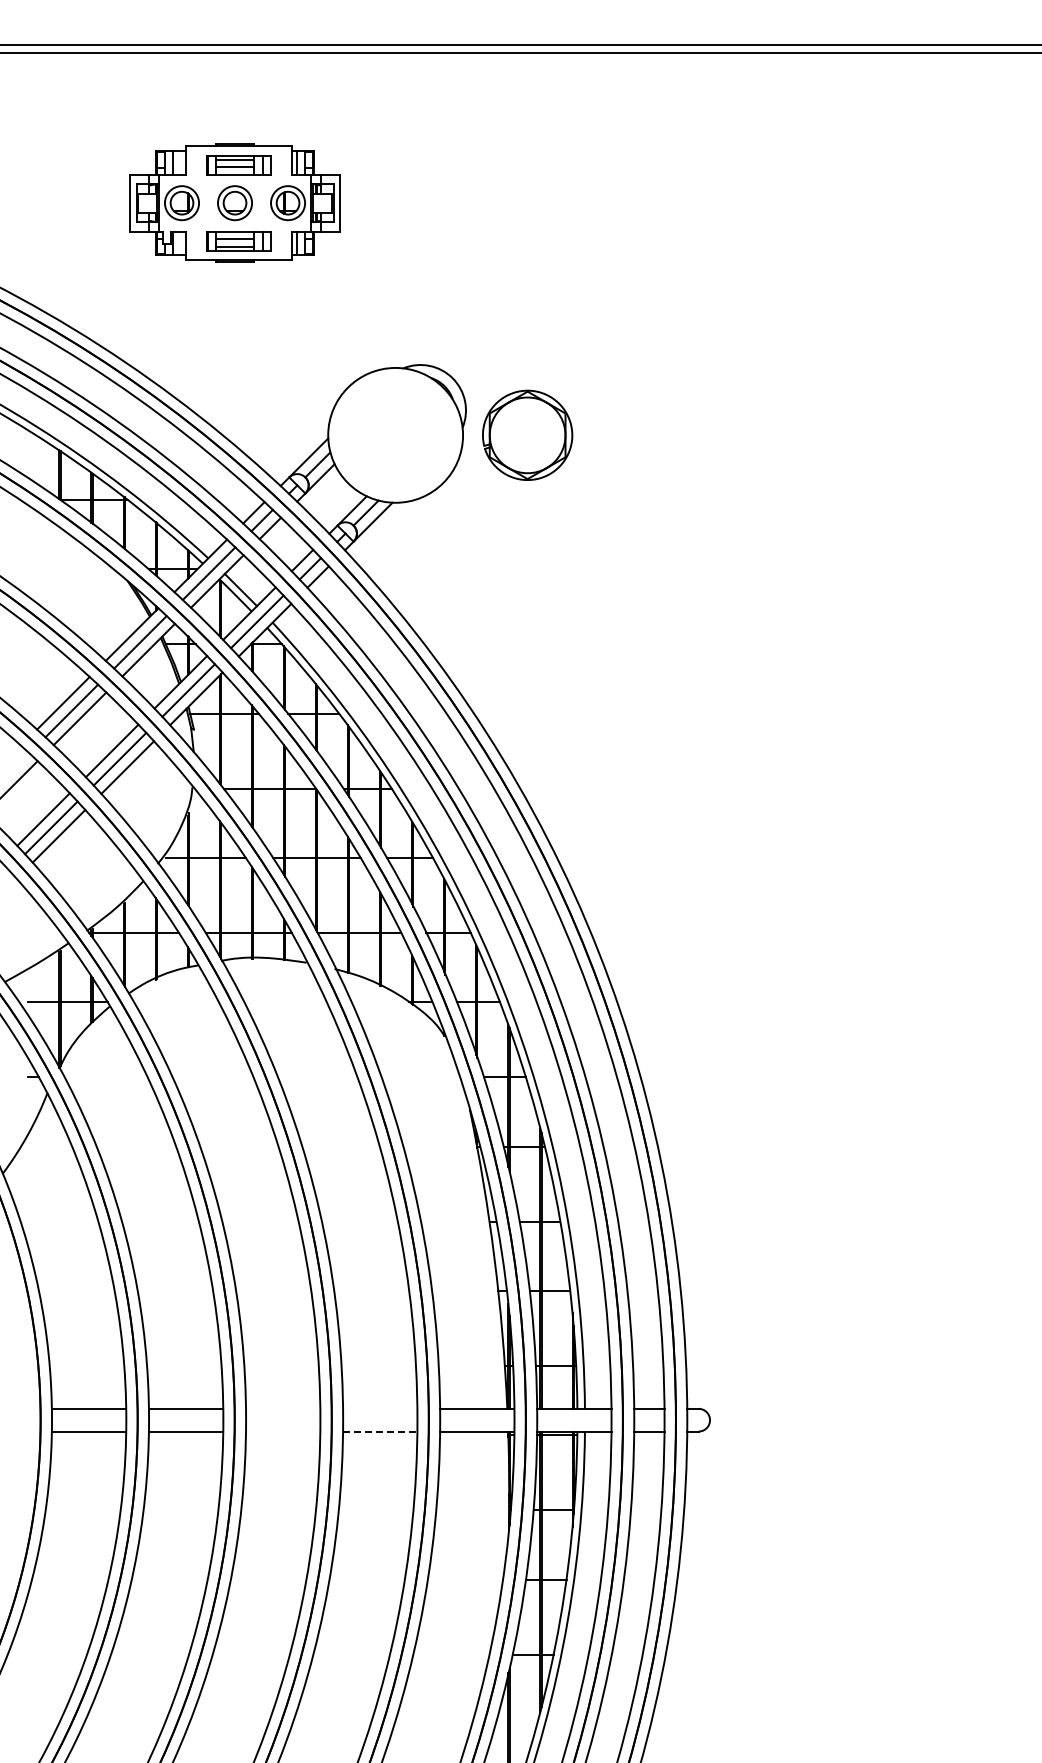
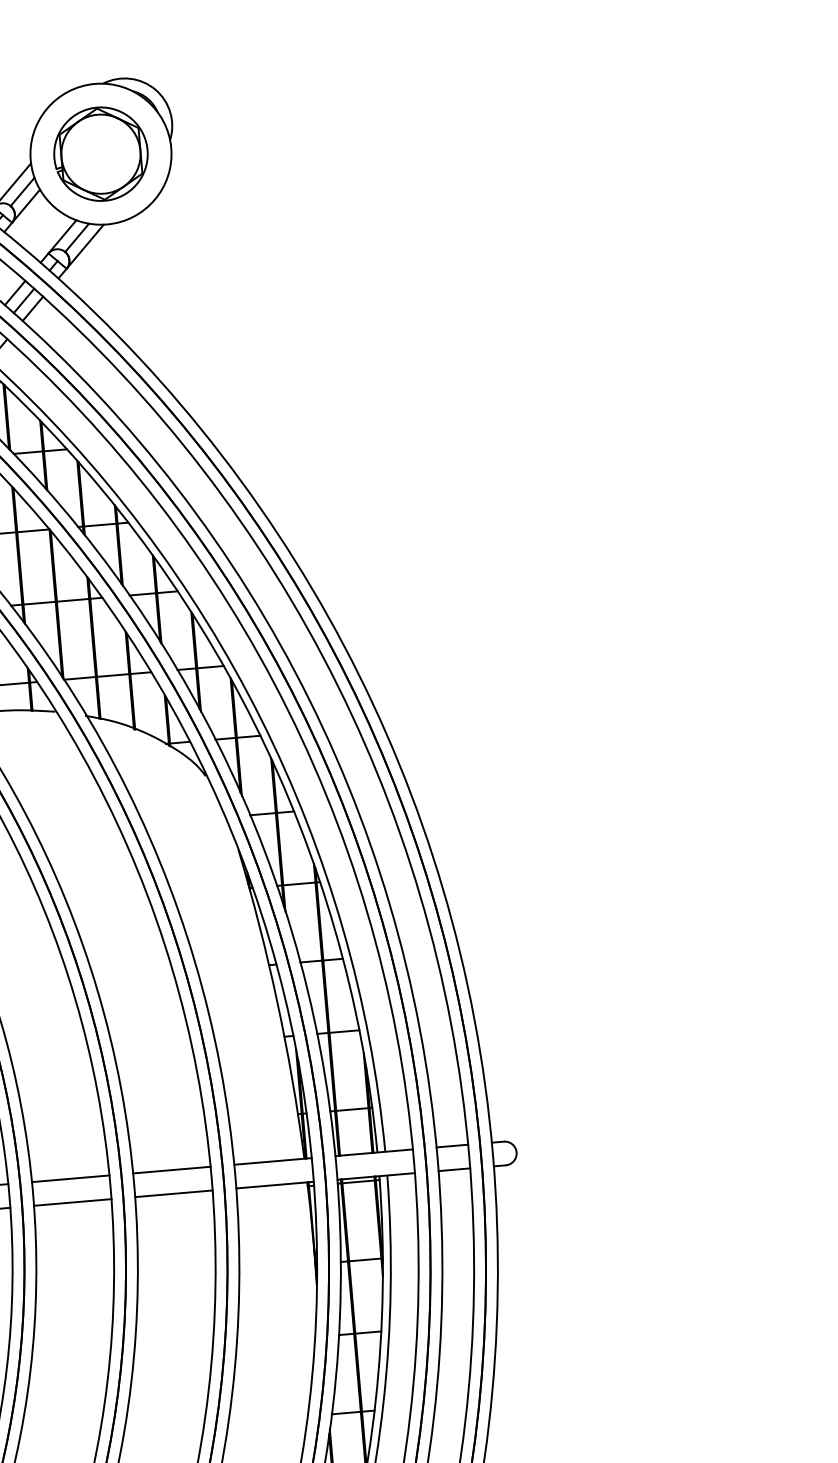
part: (527, 434) -> (100, 153), moved
line: (283, 1408) -> (71, 1178), added
line: (380, 1408) -> (172, 1169), added
line: (283, 1431) -> (73, 1202), added
line: (380, 1431) -> (174, 1193), dashed -> solid

